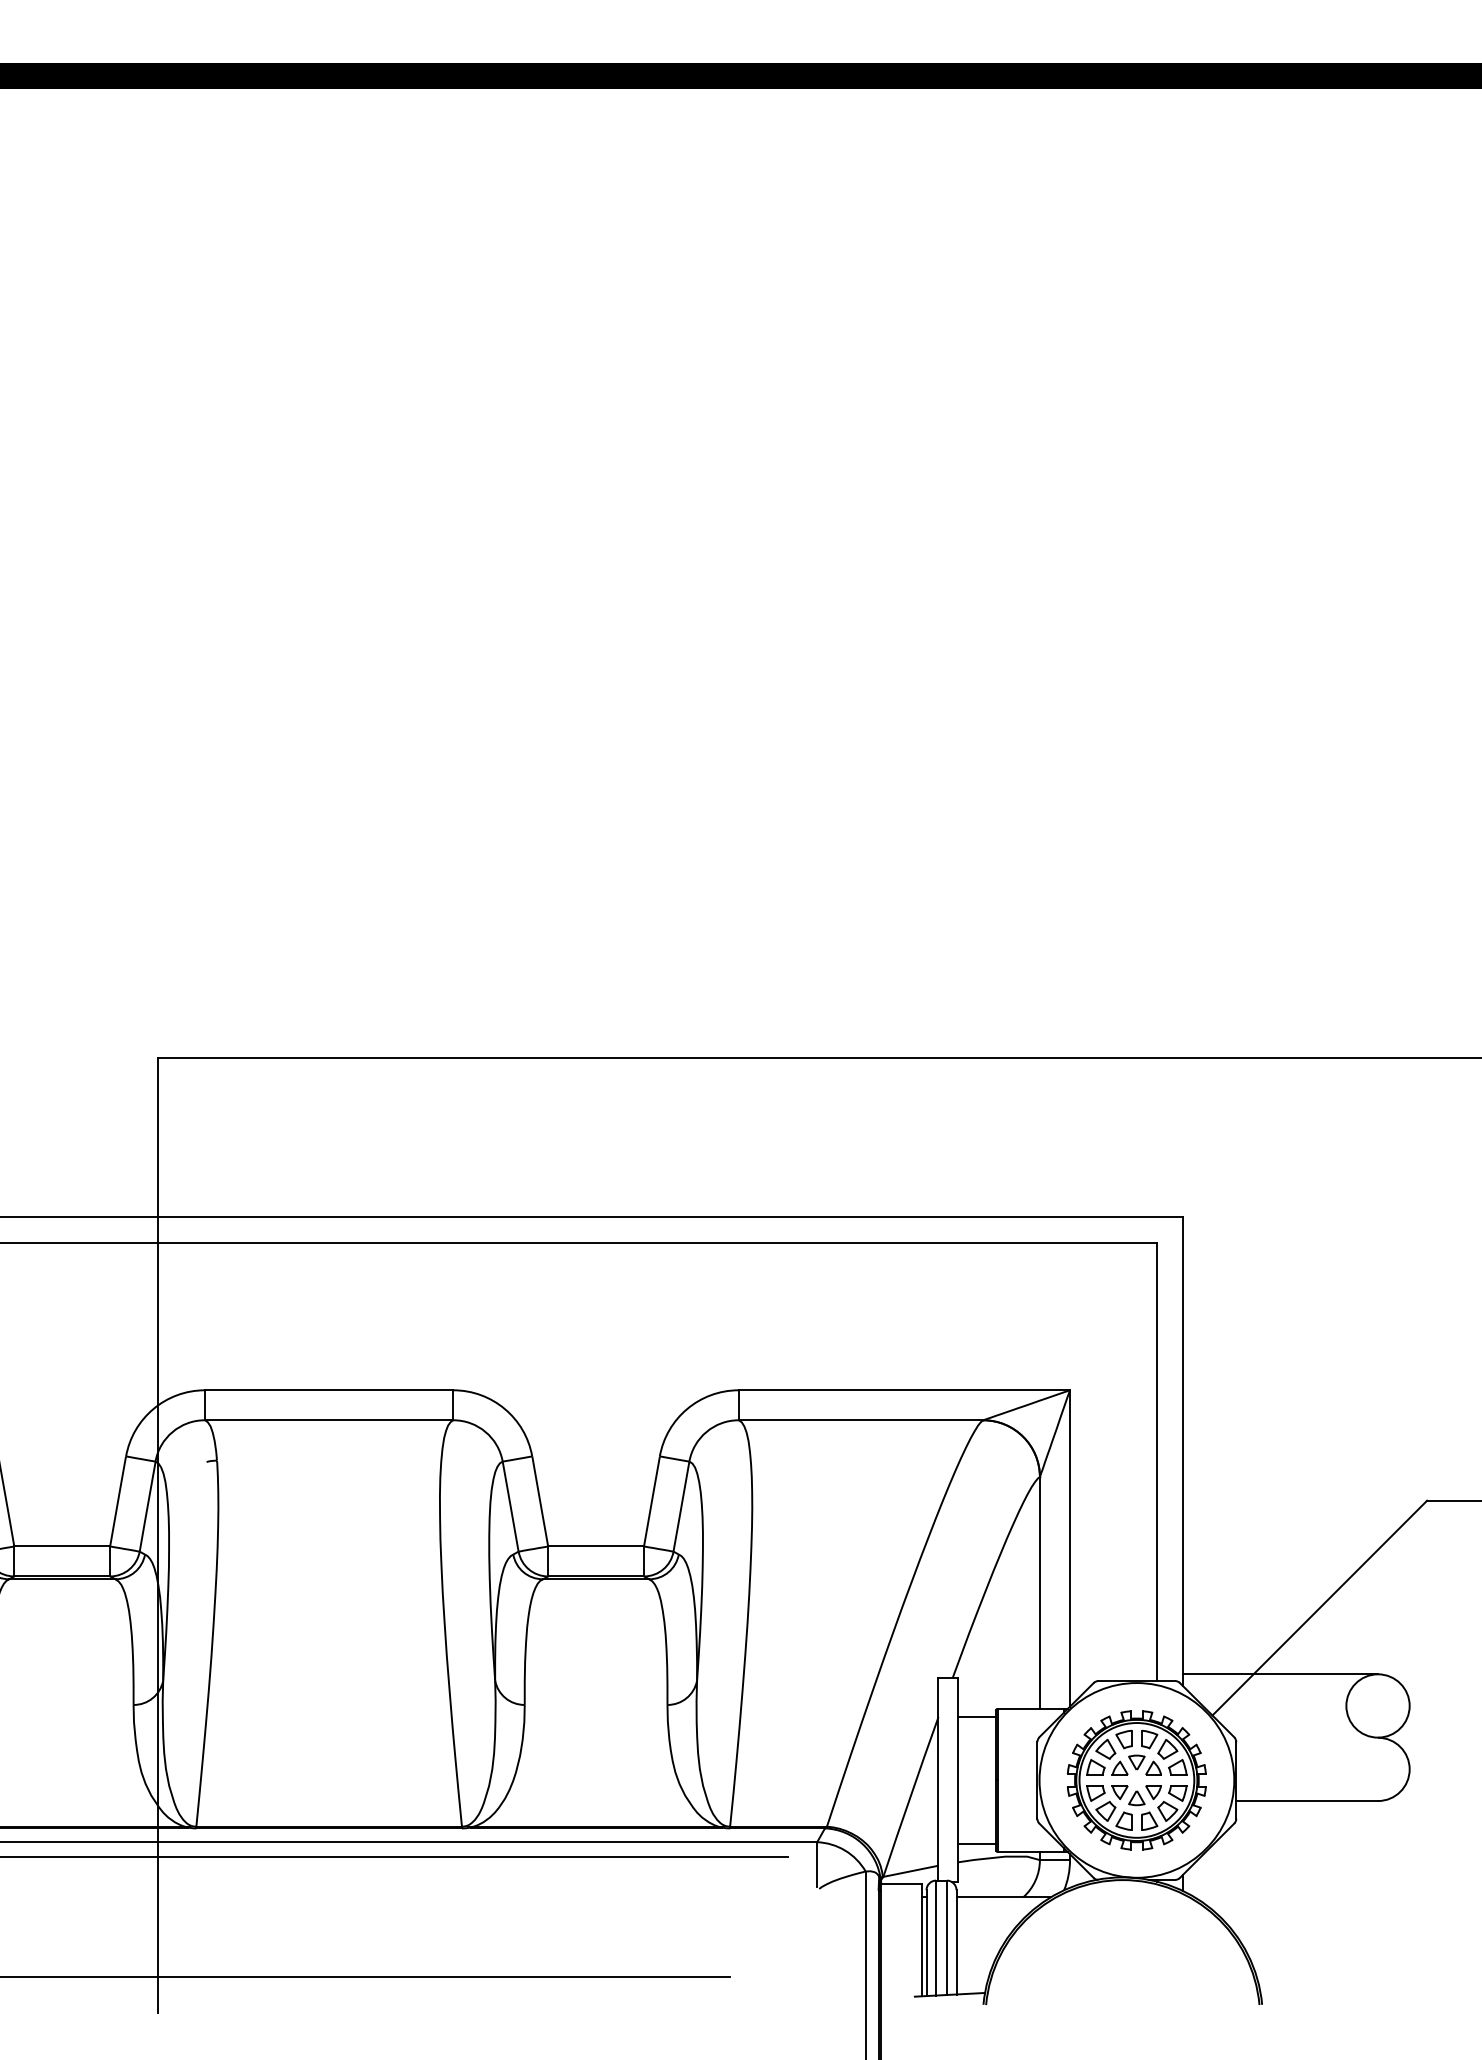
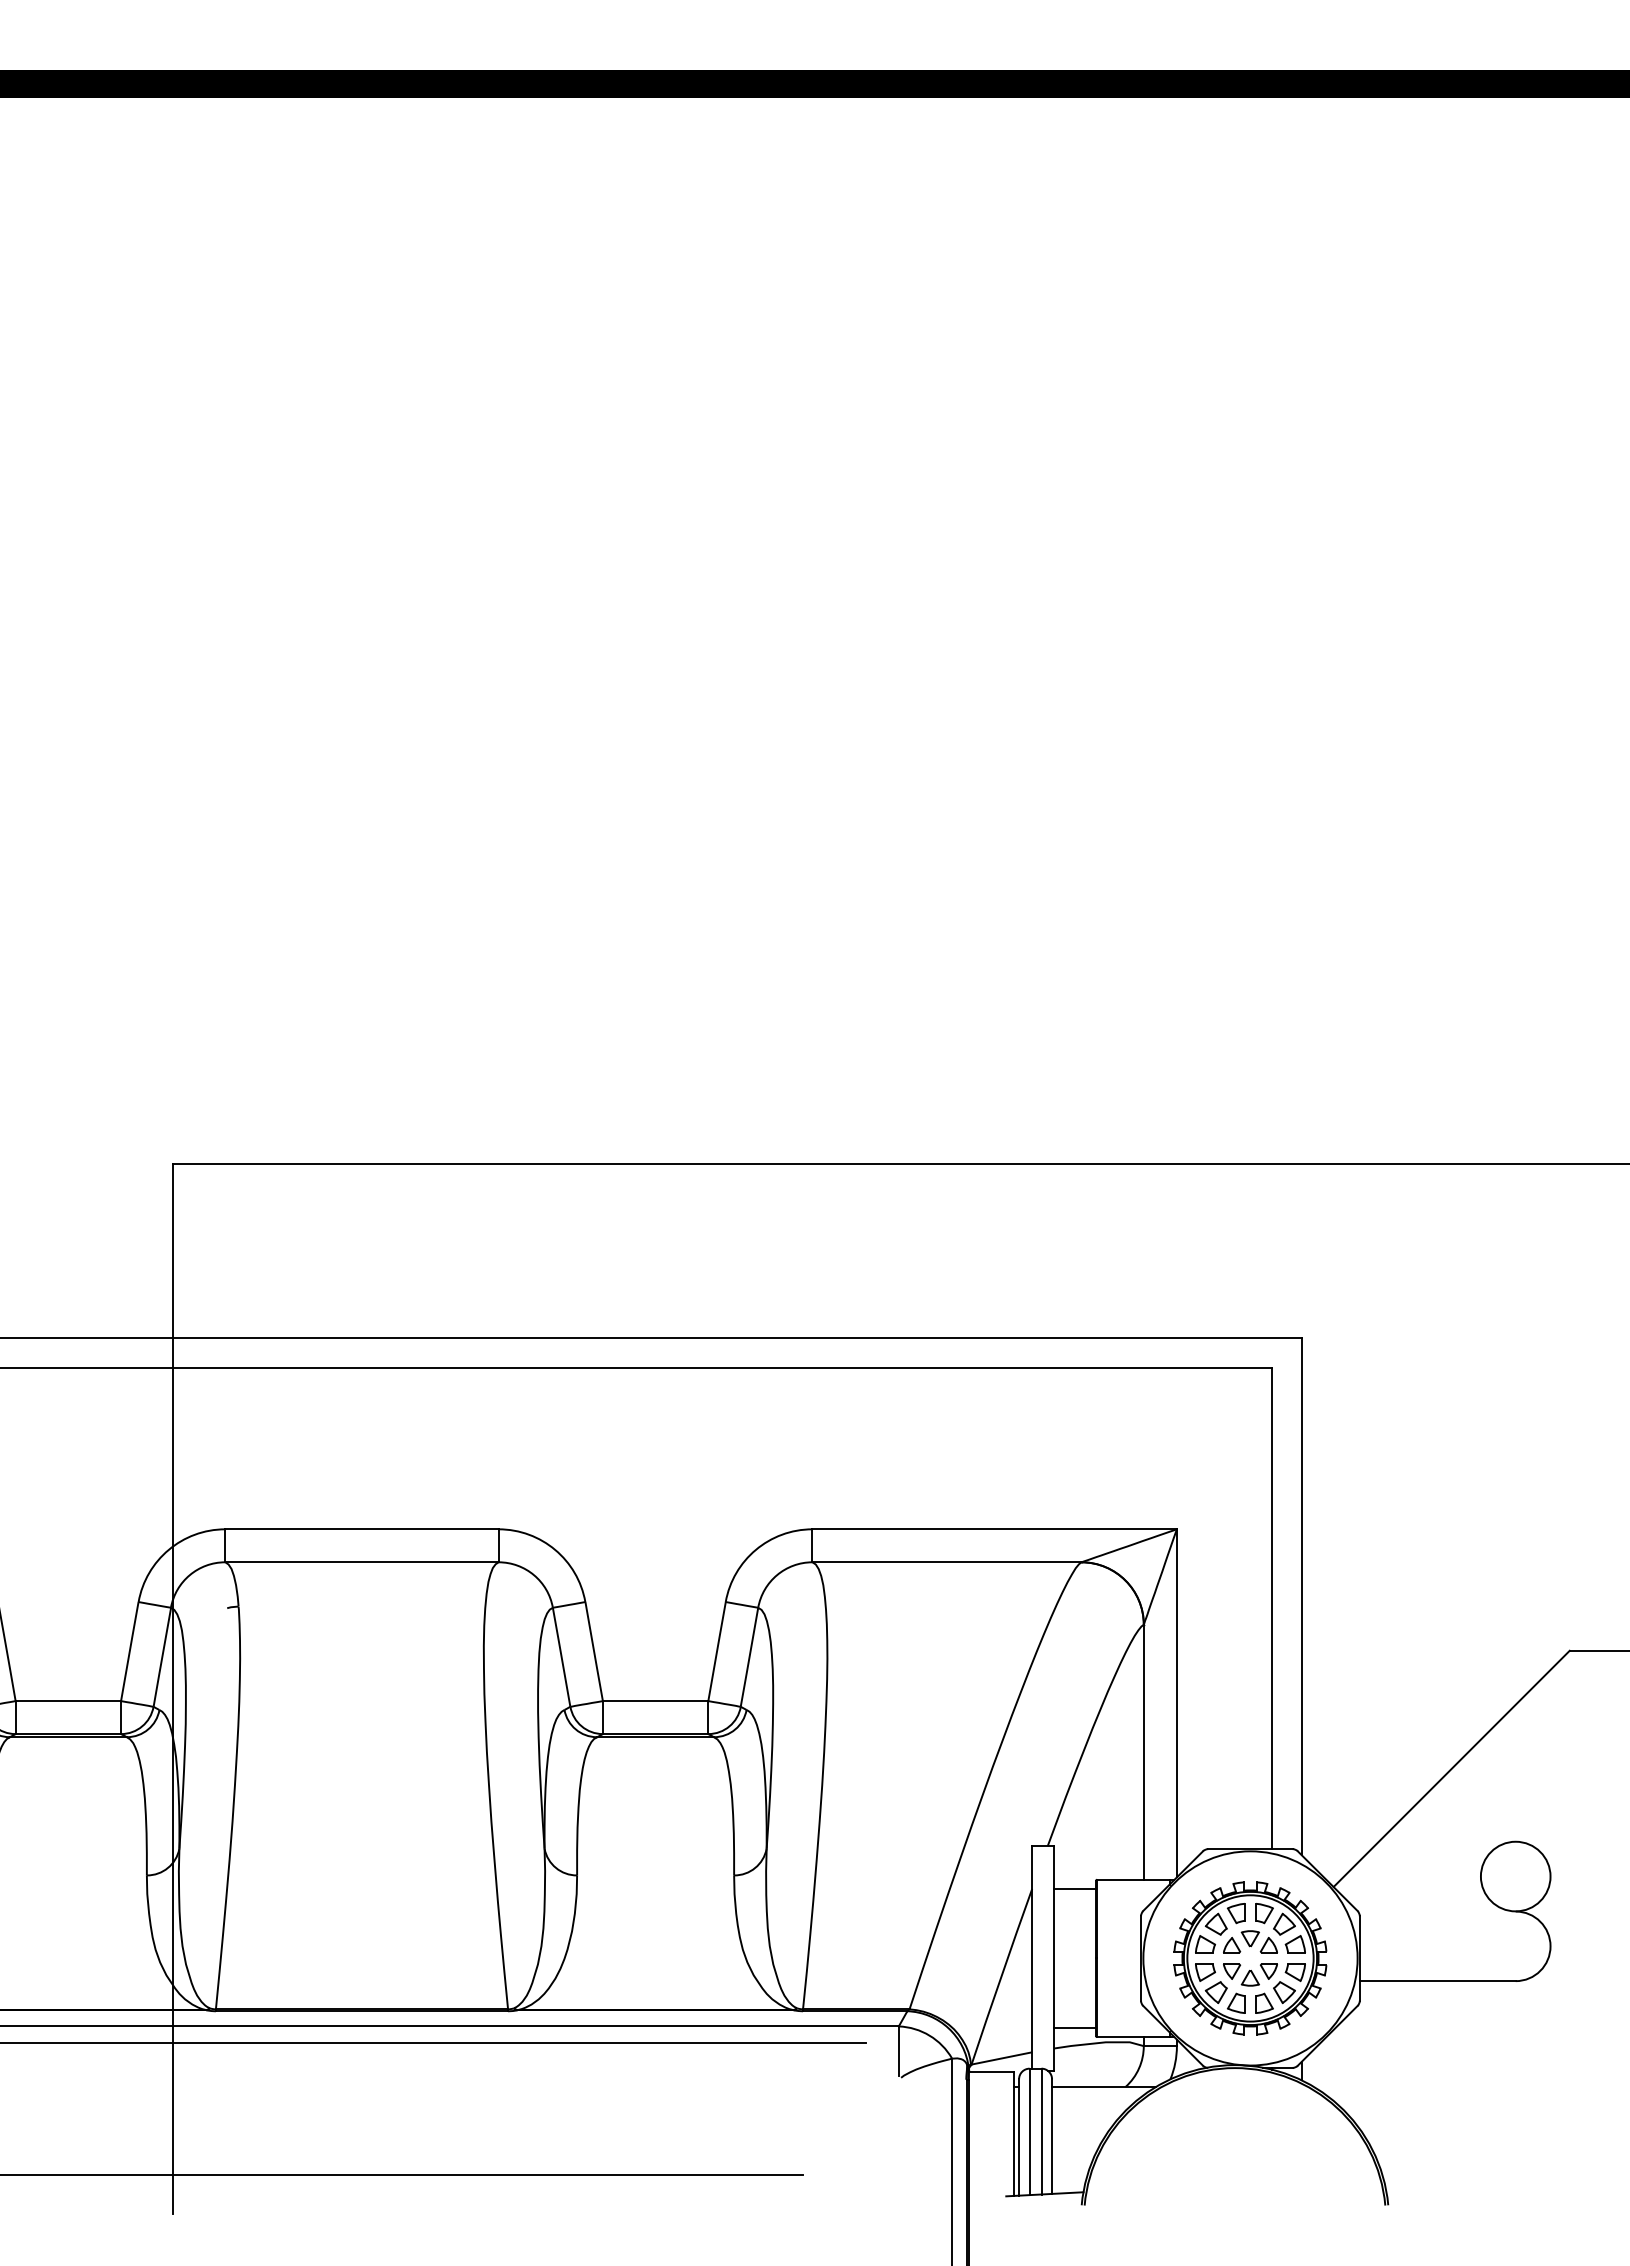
line: (1280, 1674) -> (1408, 1841), removed

